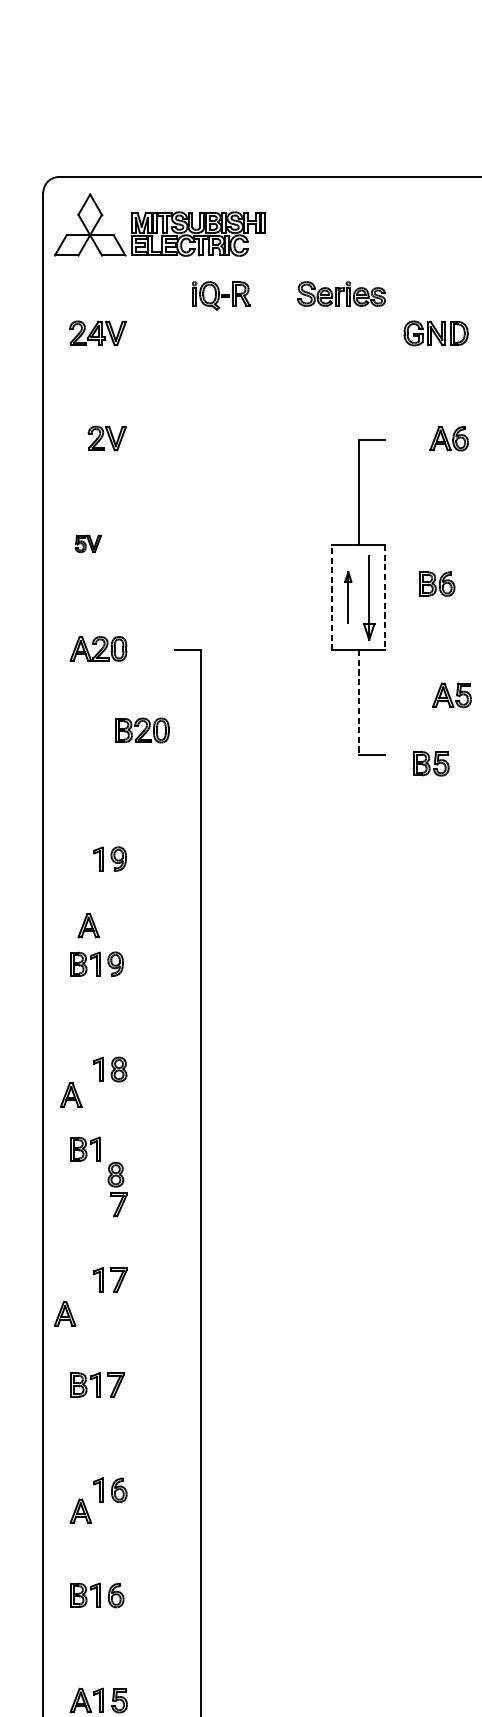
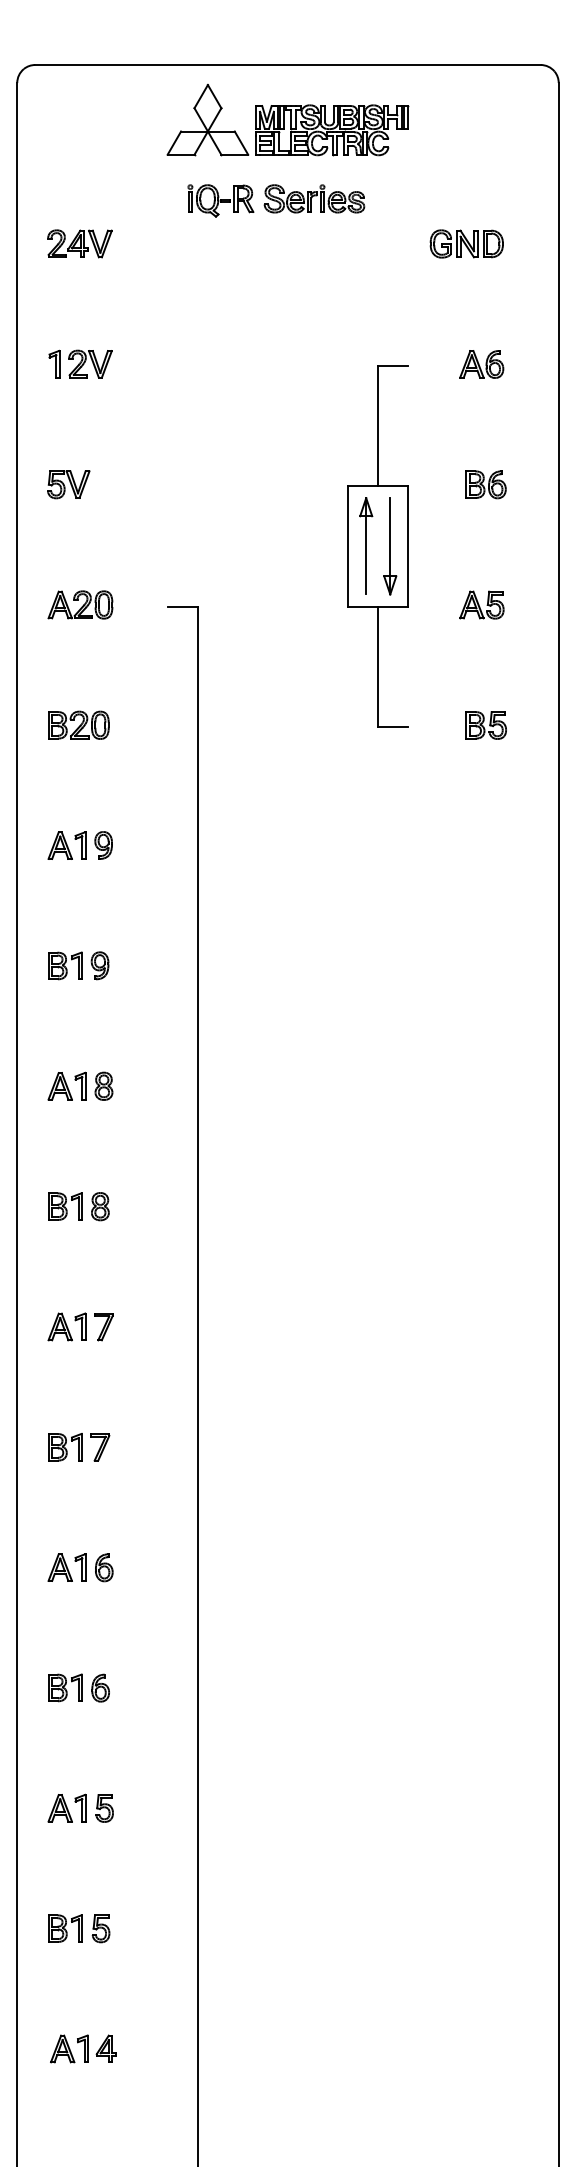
part: (159, 224) -> (287, 119), moved
part: (341, 293) -> (314, 198), moved
part: (75, 437) -> (54, 363), added
part: (88, 543) -> (68, 484), size x1.43
part: (436, 583) -> (485, 484), moved
line: (332, 596) -> (348, 545), dashed -> solid
part: (348, 596) -> (366, 545), size x1.67
line: (385, 597) -> (408, 546), dashed -> solid
part: (451, 694) -> (481, 604), moved
line: (358, 703) -> (378, 667), dashed -> solid
part: (142, 729) -> (78, 724), moved
part: (430, 763) -> (485, 725), moved
part: (88, 925) -> (59, 845), moved
part: (70, 1095) -> (59, 1086), moved
part: (85, 1149) -> (65, 1206), moved
part: (118, 1205) -> (103, 1241), removed
part: (64, 1313) -> (59, 1326), moved
part: (80, 1511) -> (59, 1567), moved

